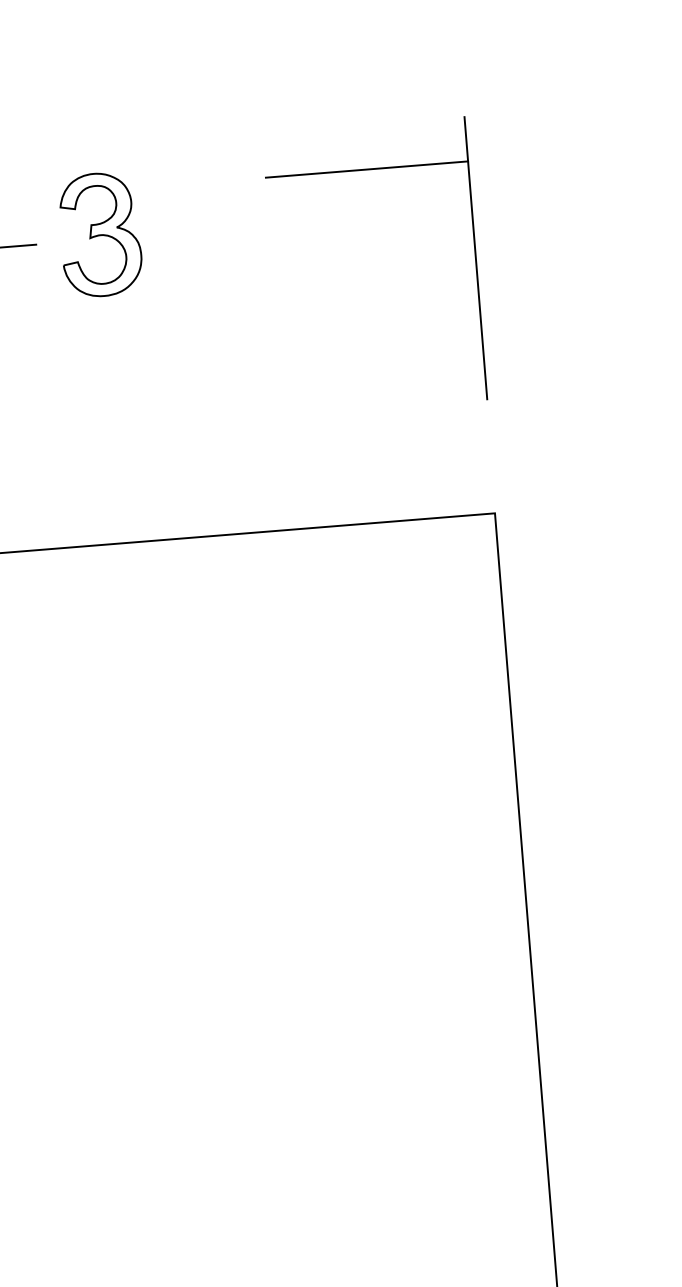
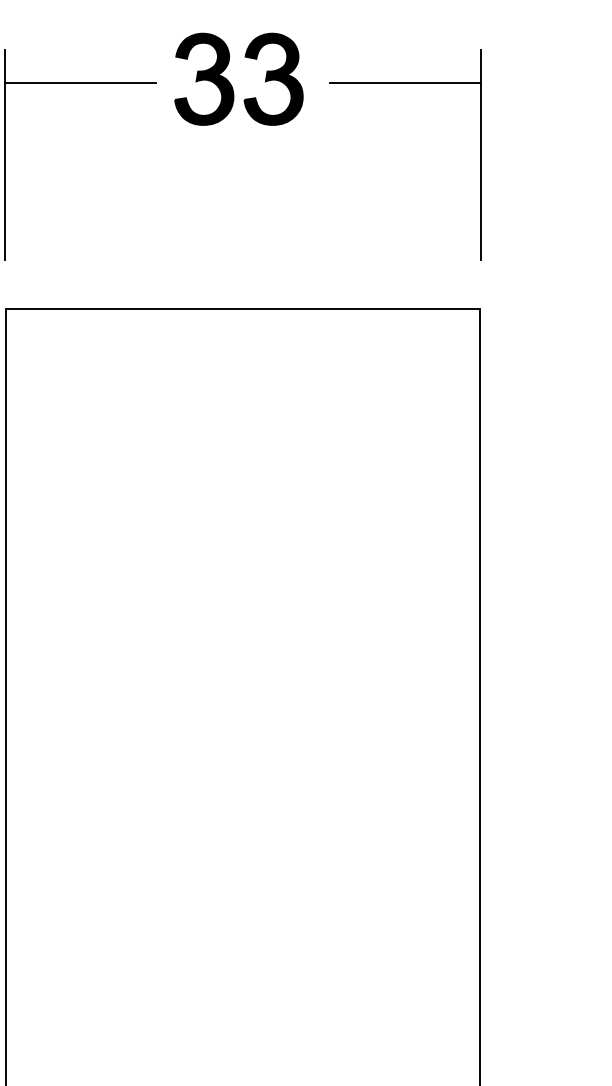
part: (366, 170) -> (405, 83), moved
part: (193, 226) -> (273, 78), added
fill: (100, 233) -> (204, 78), added

